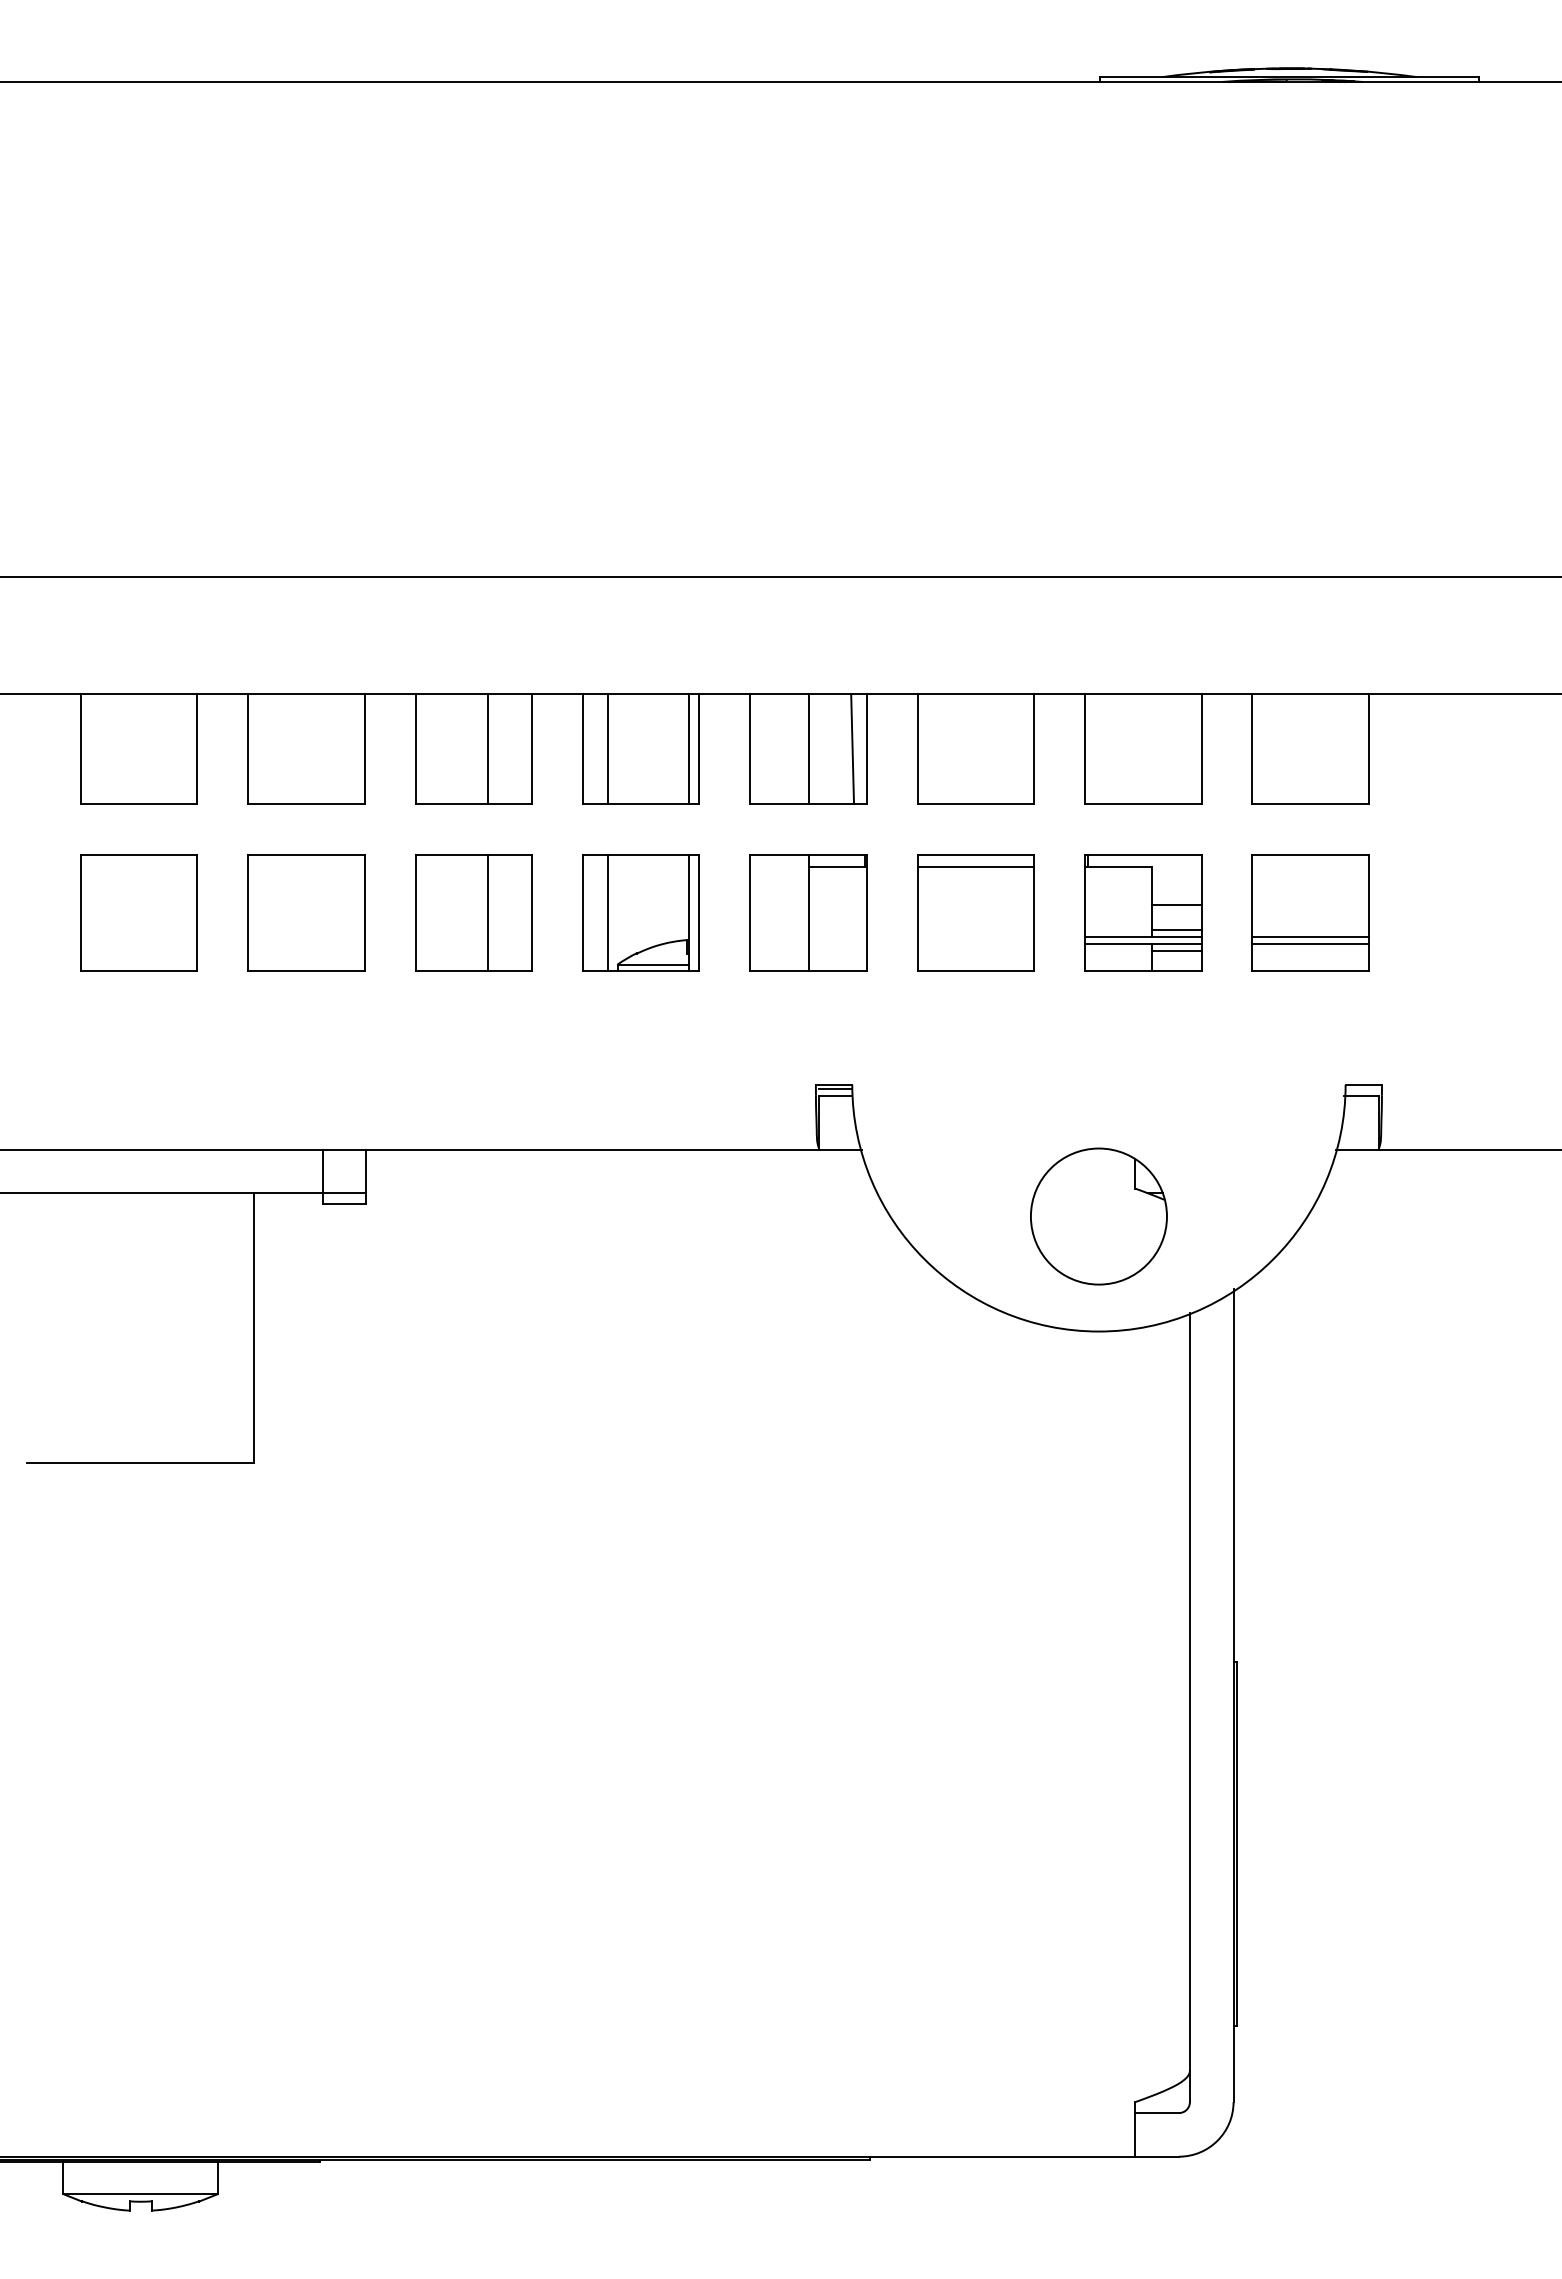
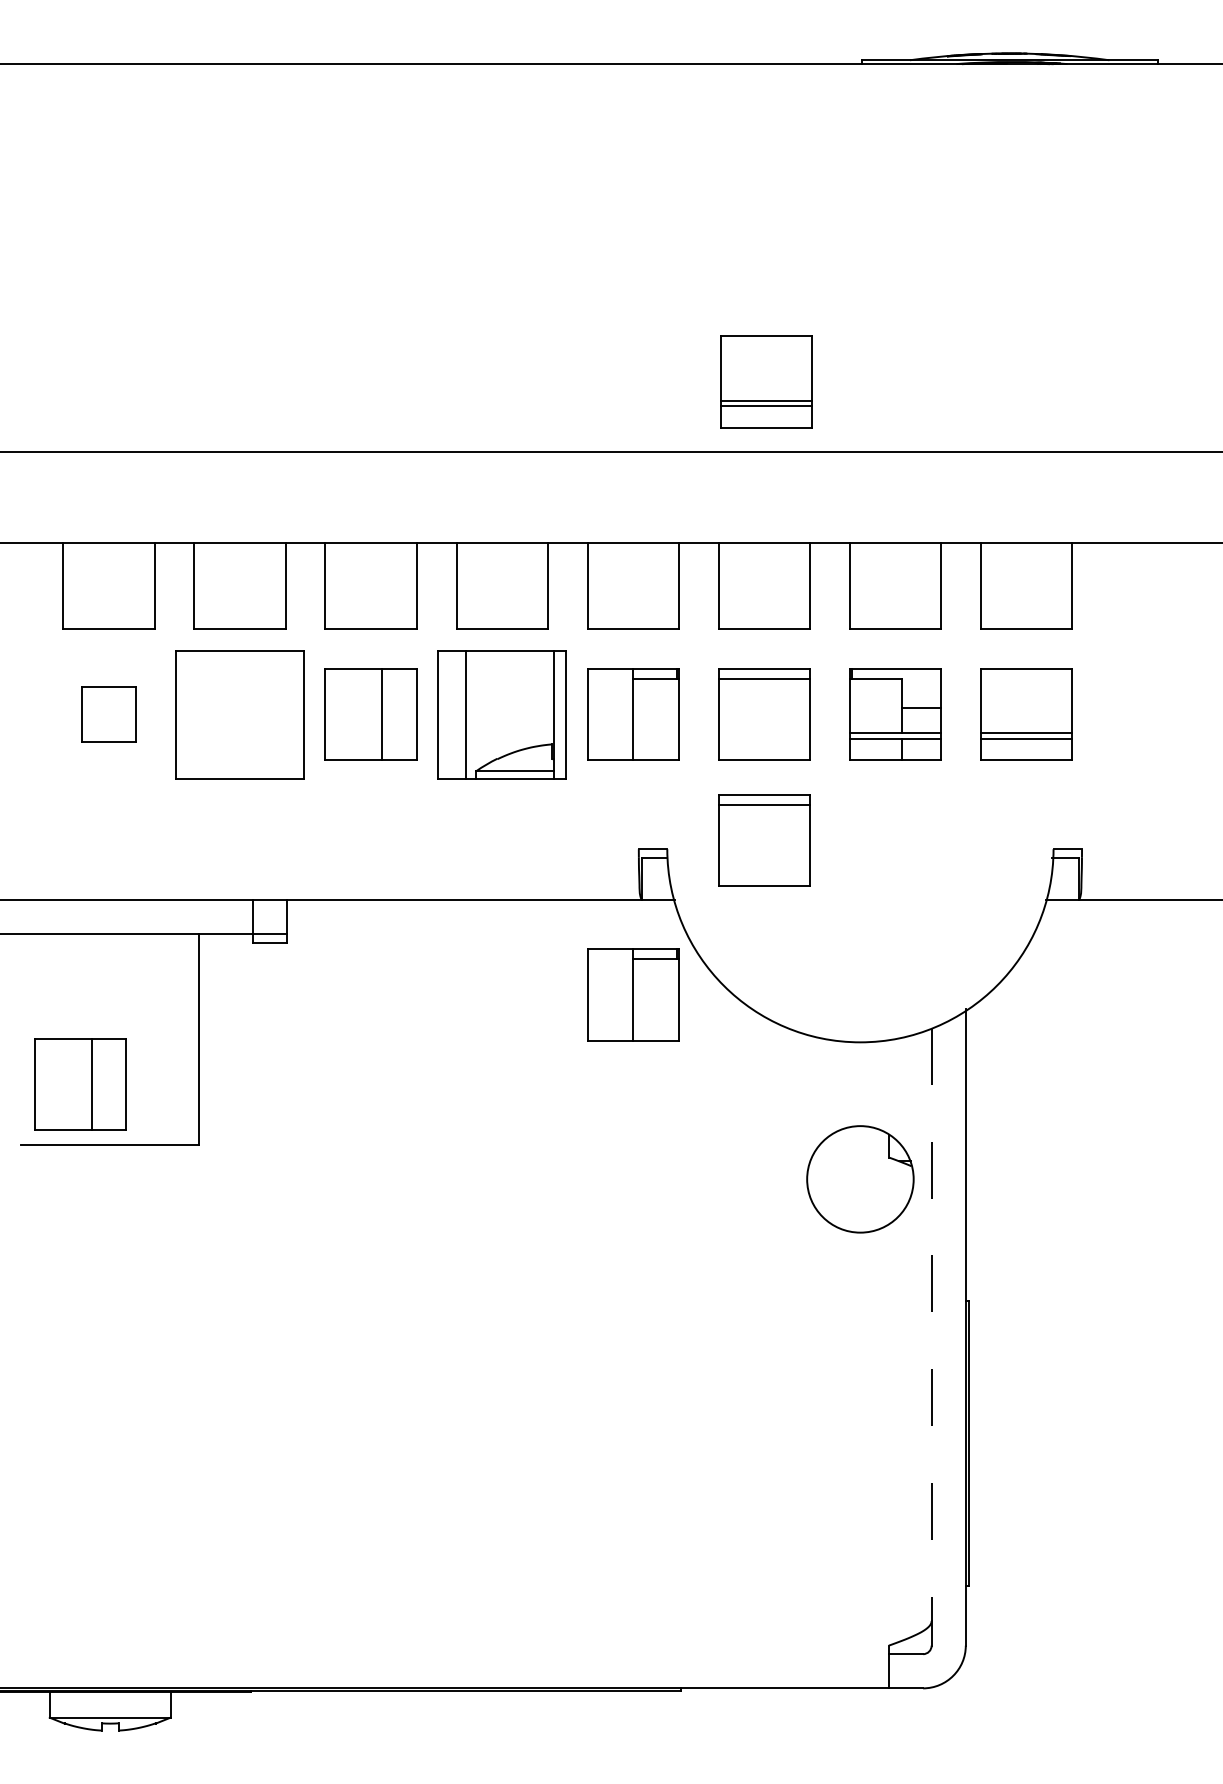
part: (978, 487) -> (766, 381), added
line: (488, 748) -> (382, 585), removed
line: (608, 748) -> (476, 585), removed
line: (688, 748) -> (539, 585), removed
line: (808, 748) -> (633, 585), removed
line: (852, 748) -> (667, 585), removed
part: (138, 912) -> (108, 714), size x0.6
part: (306, 912) -> (240, 714), size x1.4
part: (640, 912) -> (501, 714), size x1.4
line: (1176, 929) -> (921, 727), removed
line: (1176, 951) -> (921, 744), removed
part: (975, 1073) -> (763, 840), added
line: (835, 1088) -> (654, 852), removed
part: (1098, 1216) -> (860, 1179), moved
part: (808, 1270) -> (633, 994), added
part: (102, 1384) -> (80, 1083), added
line: (1189, 1691) -> (931, 1324), solid -> dashed

